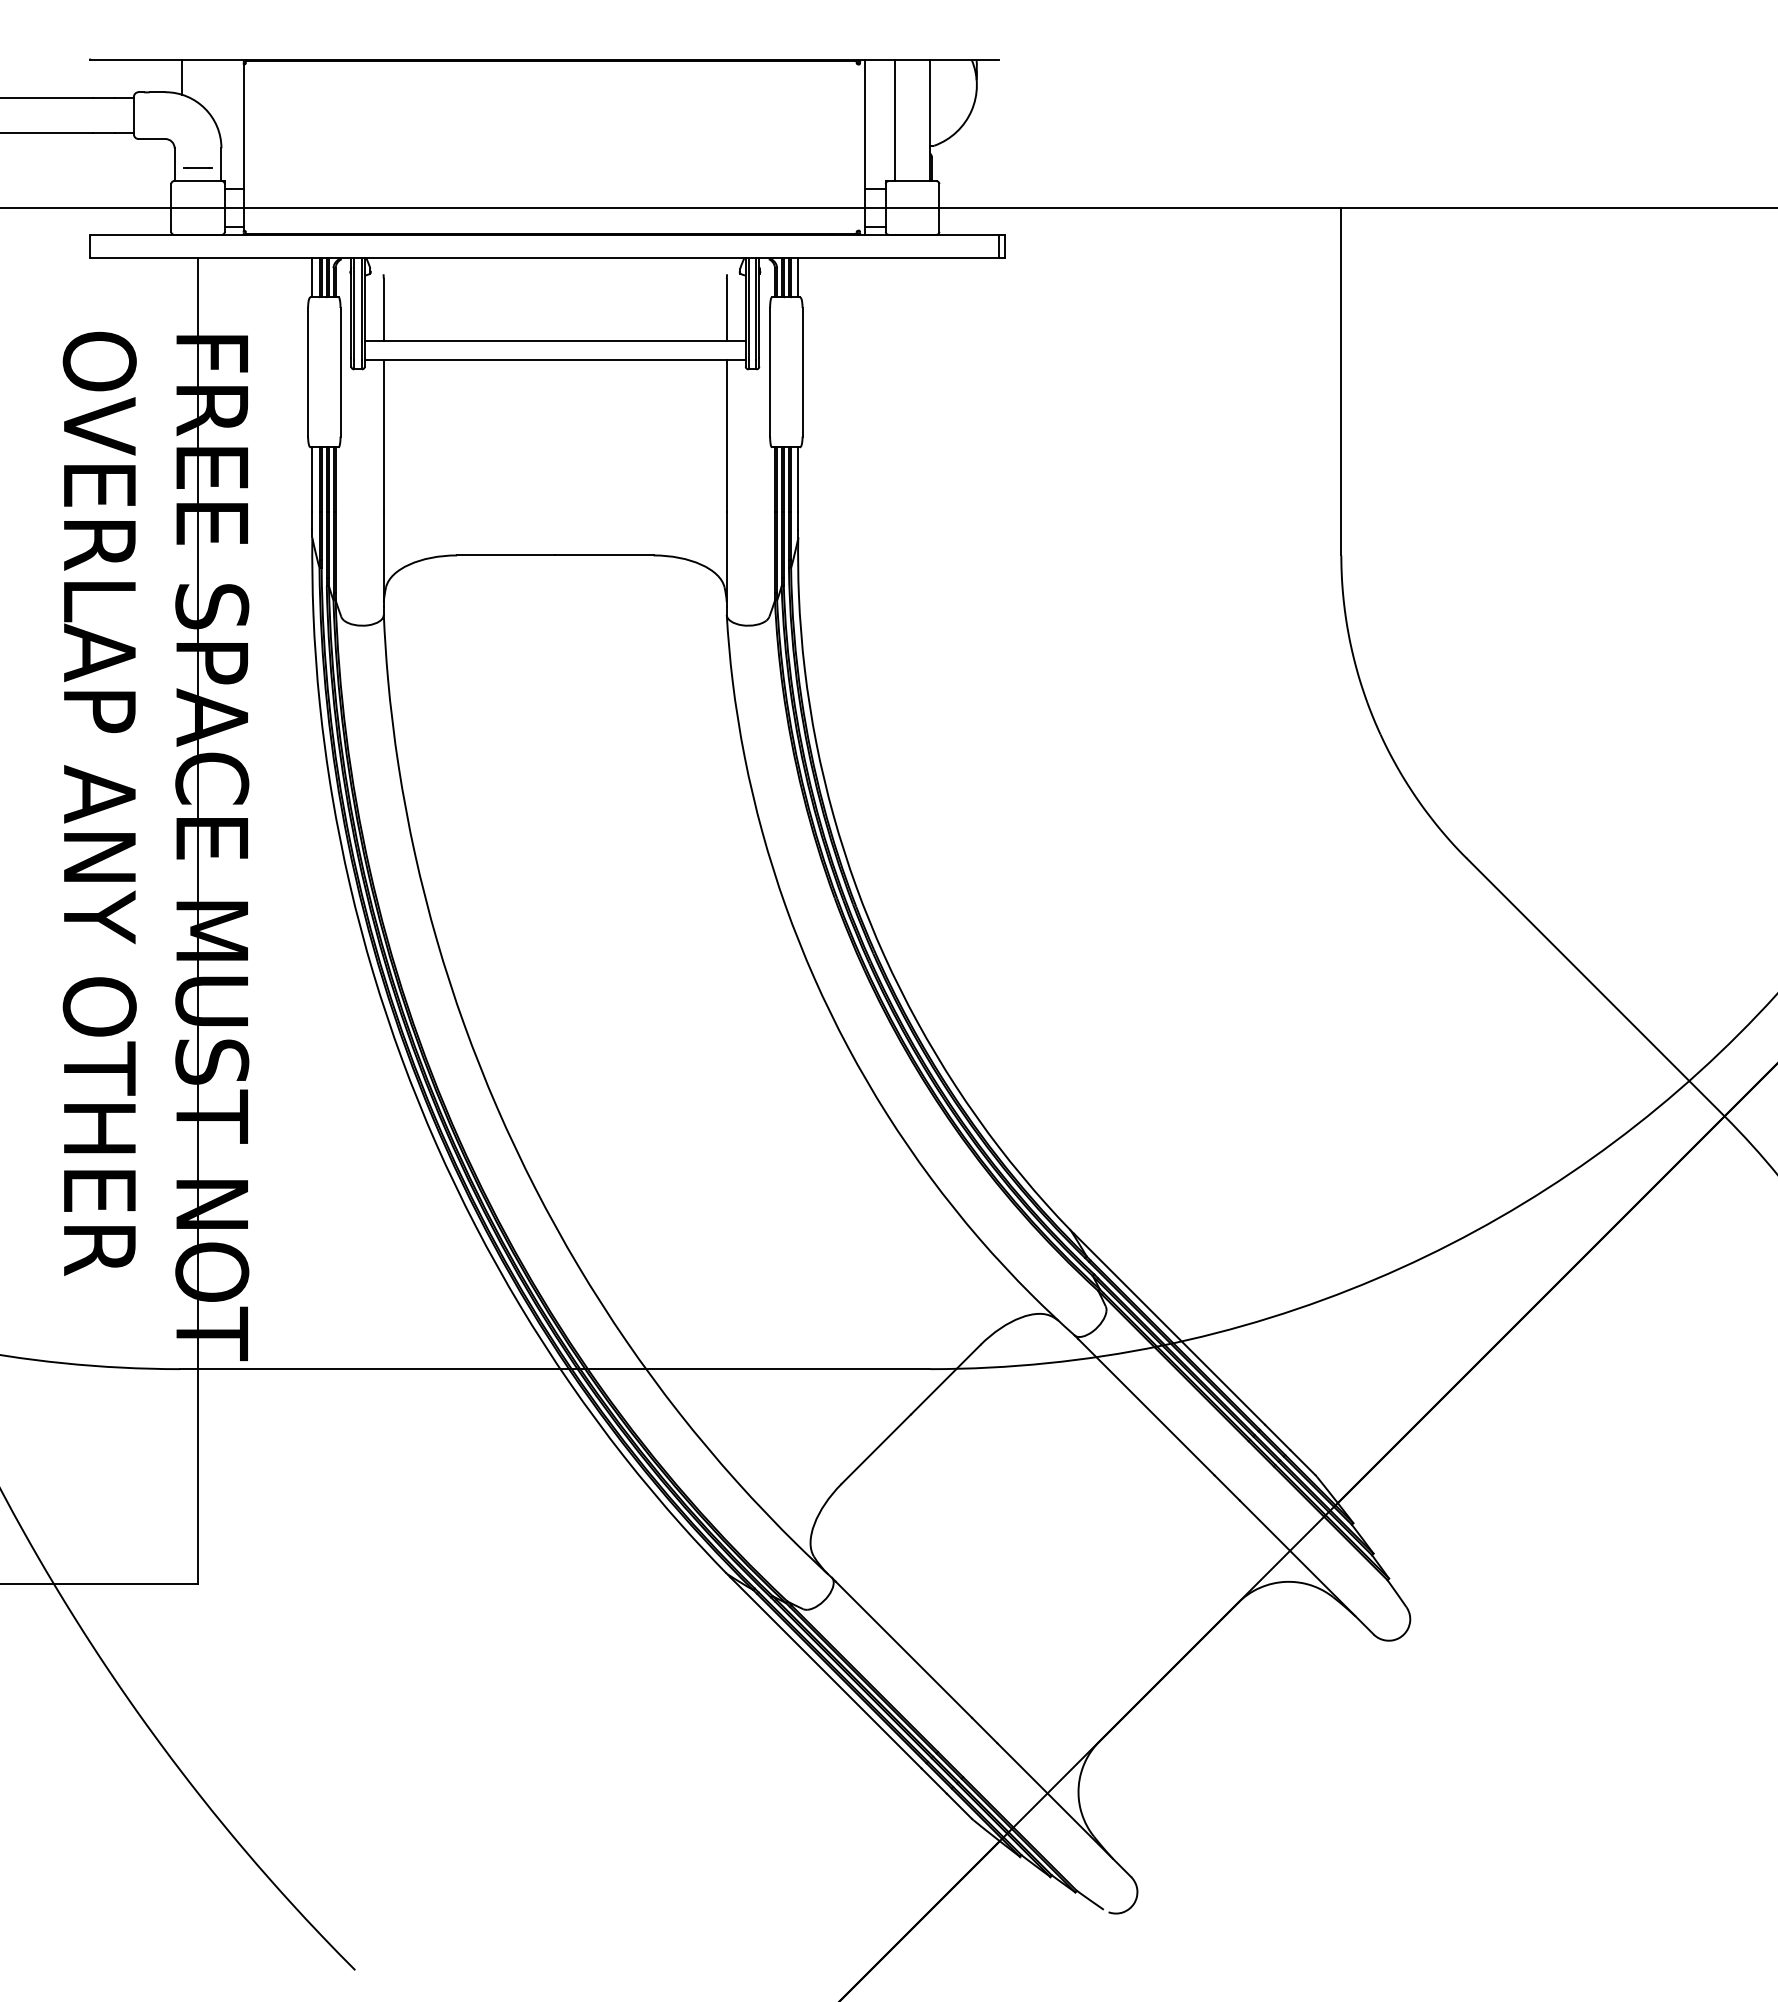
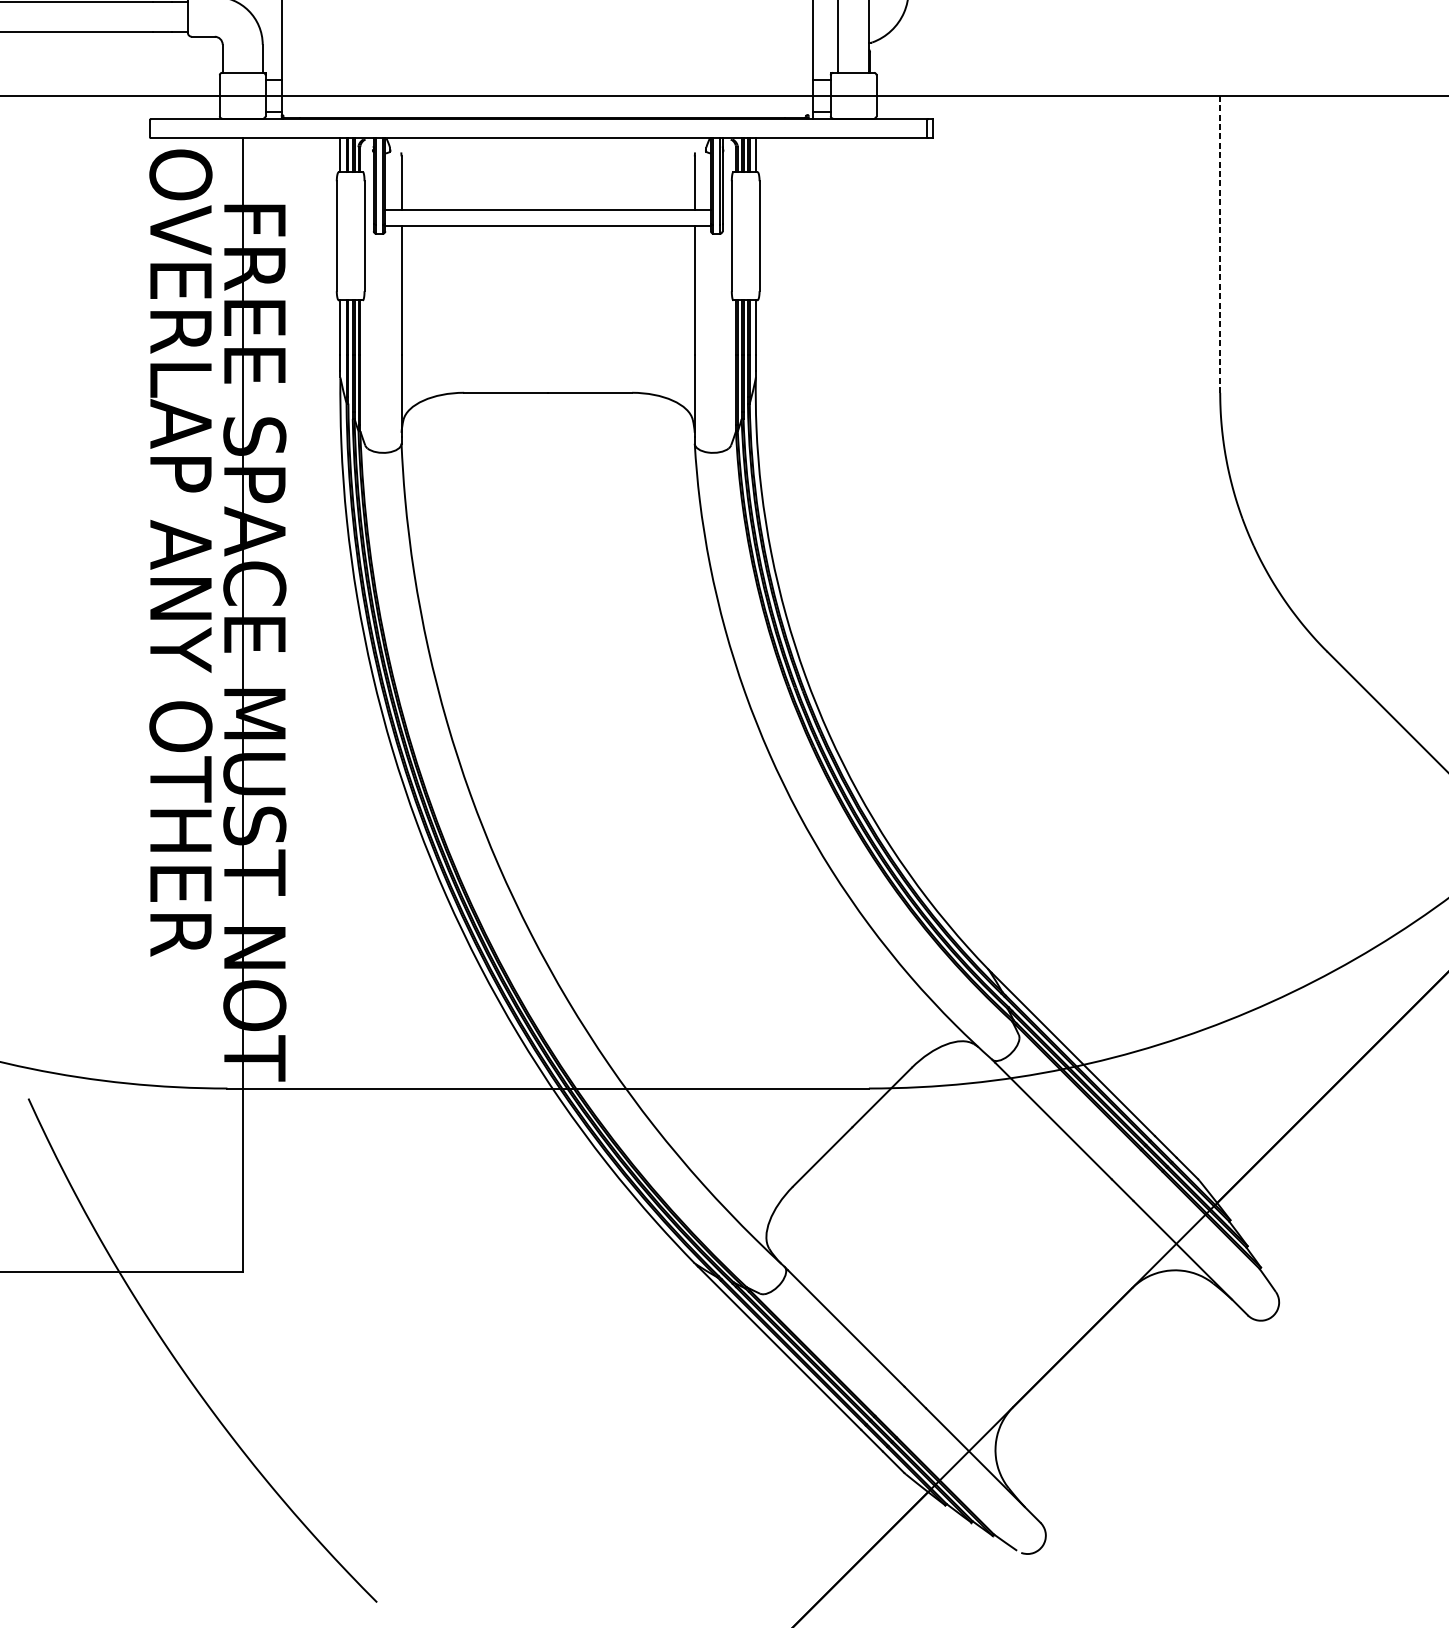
line: (197, 167) -> (242, 61), removed
line: (1341, 381) -> (1220, 244), solid -> dashed
text: (99, 803) -> (180, 552), moved

